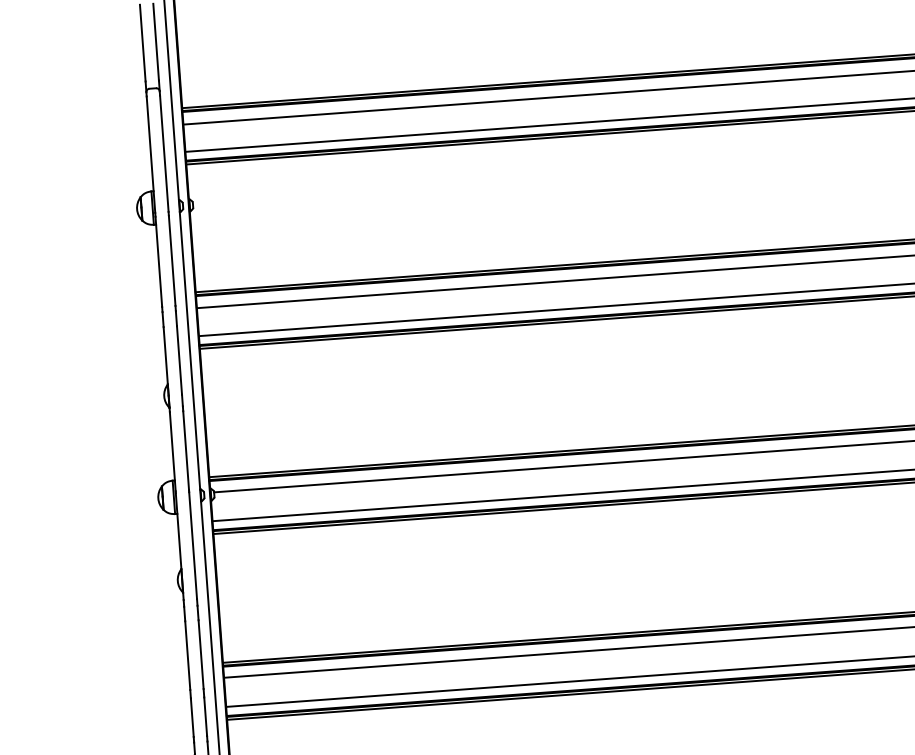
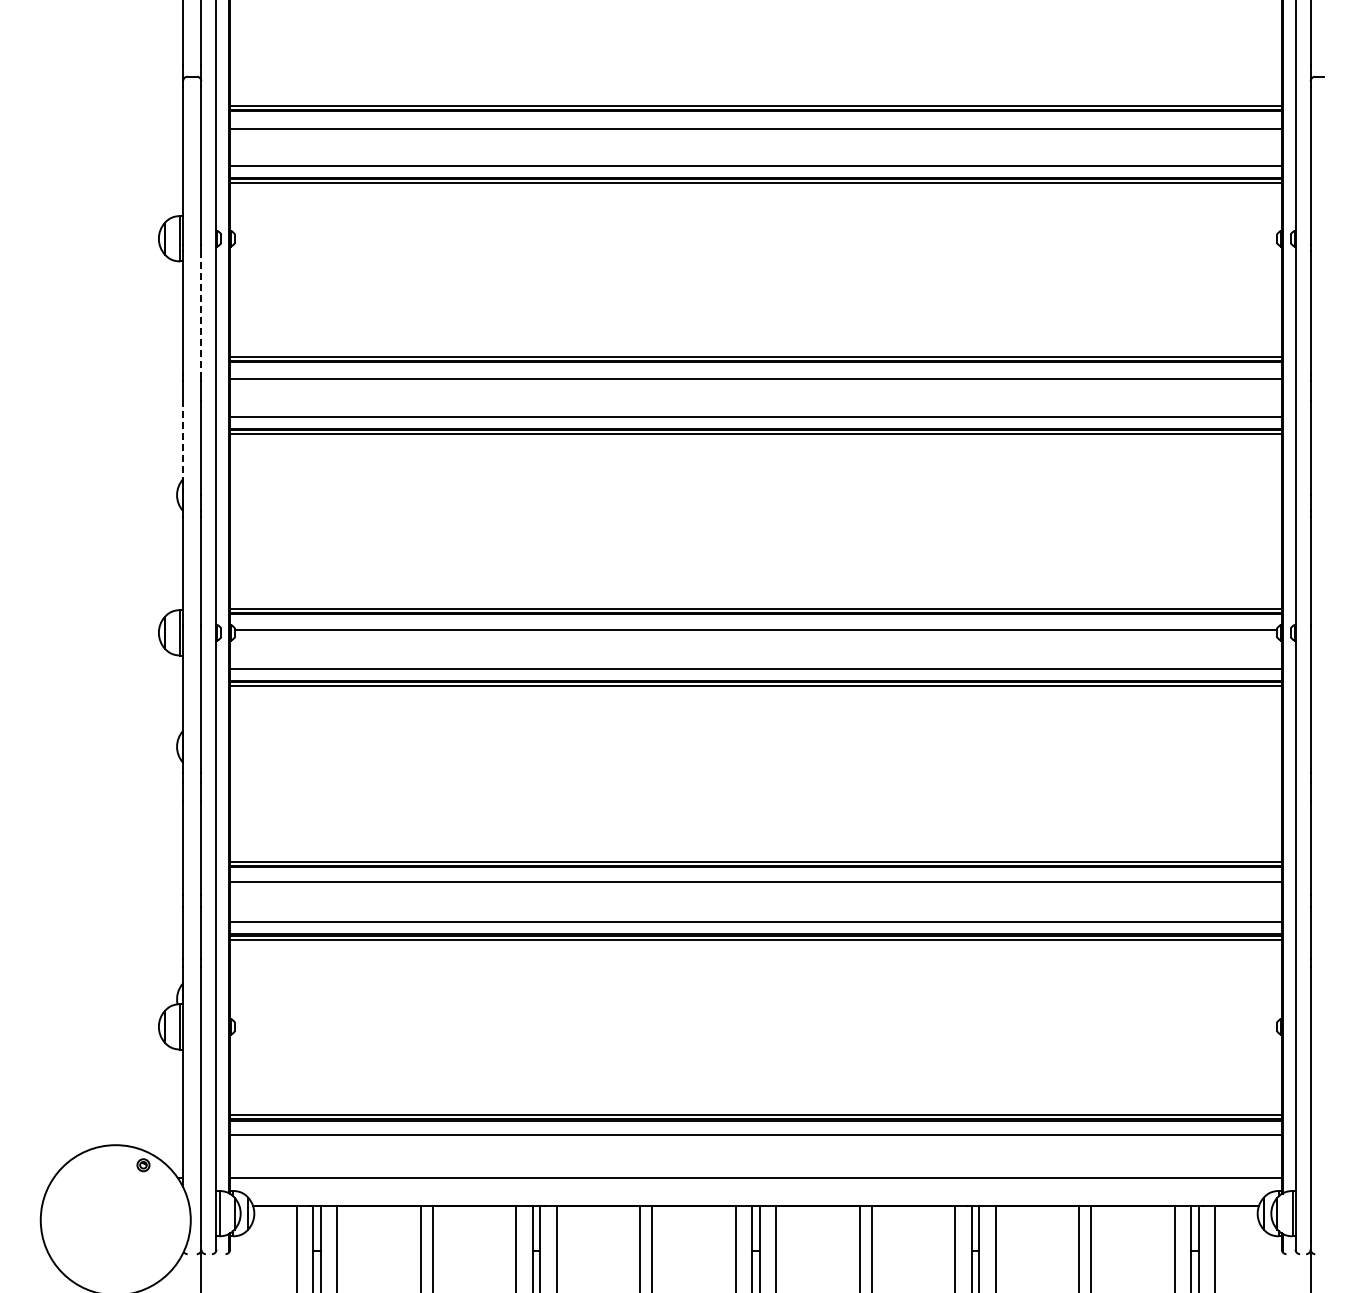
line: (172, 261) -> (201, 312), solid -> dashed
line: (166, 361) -> (183, 447), solid -> dashed

